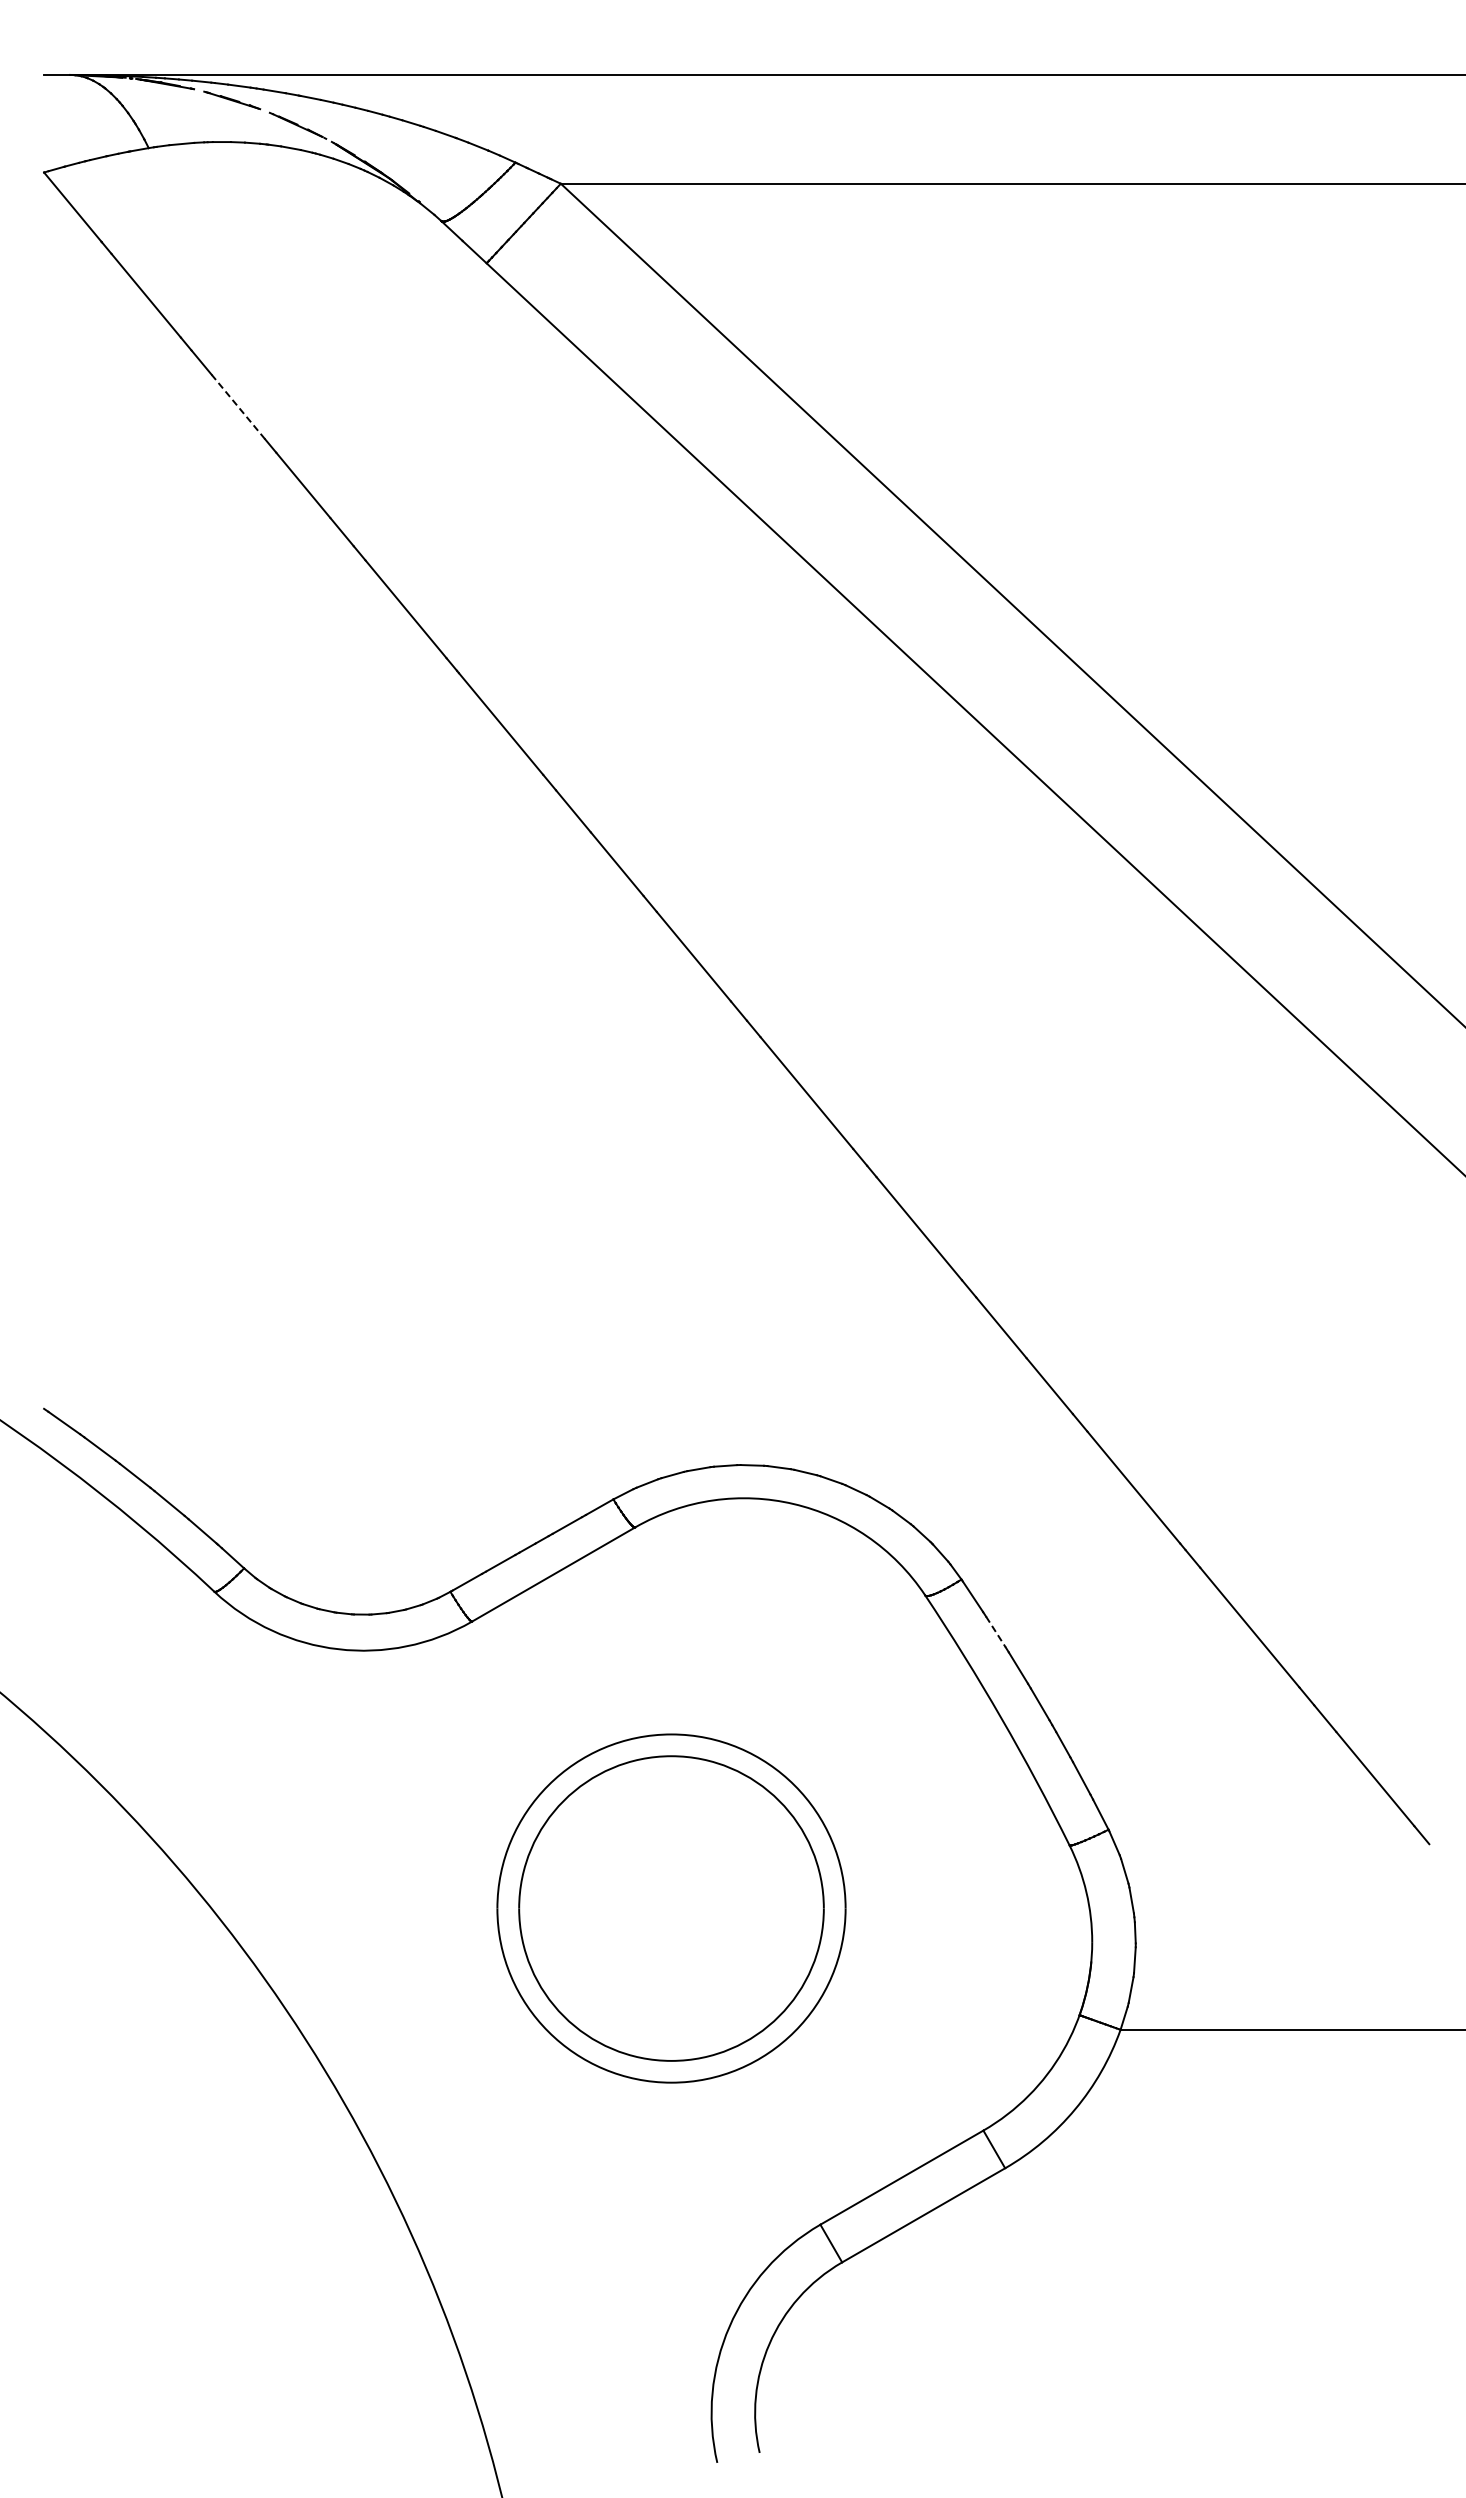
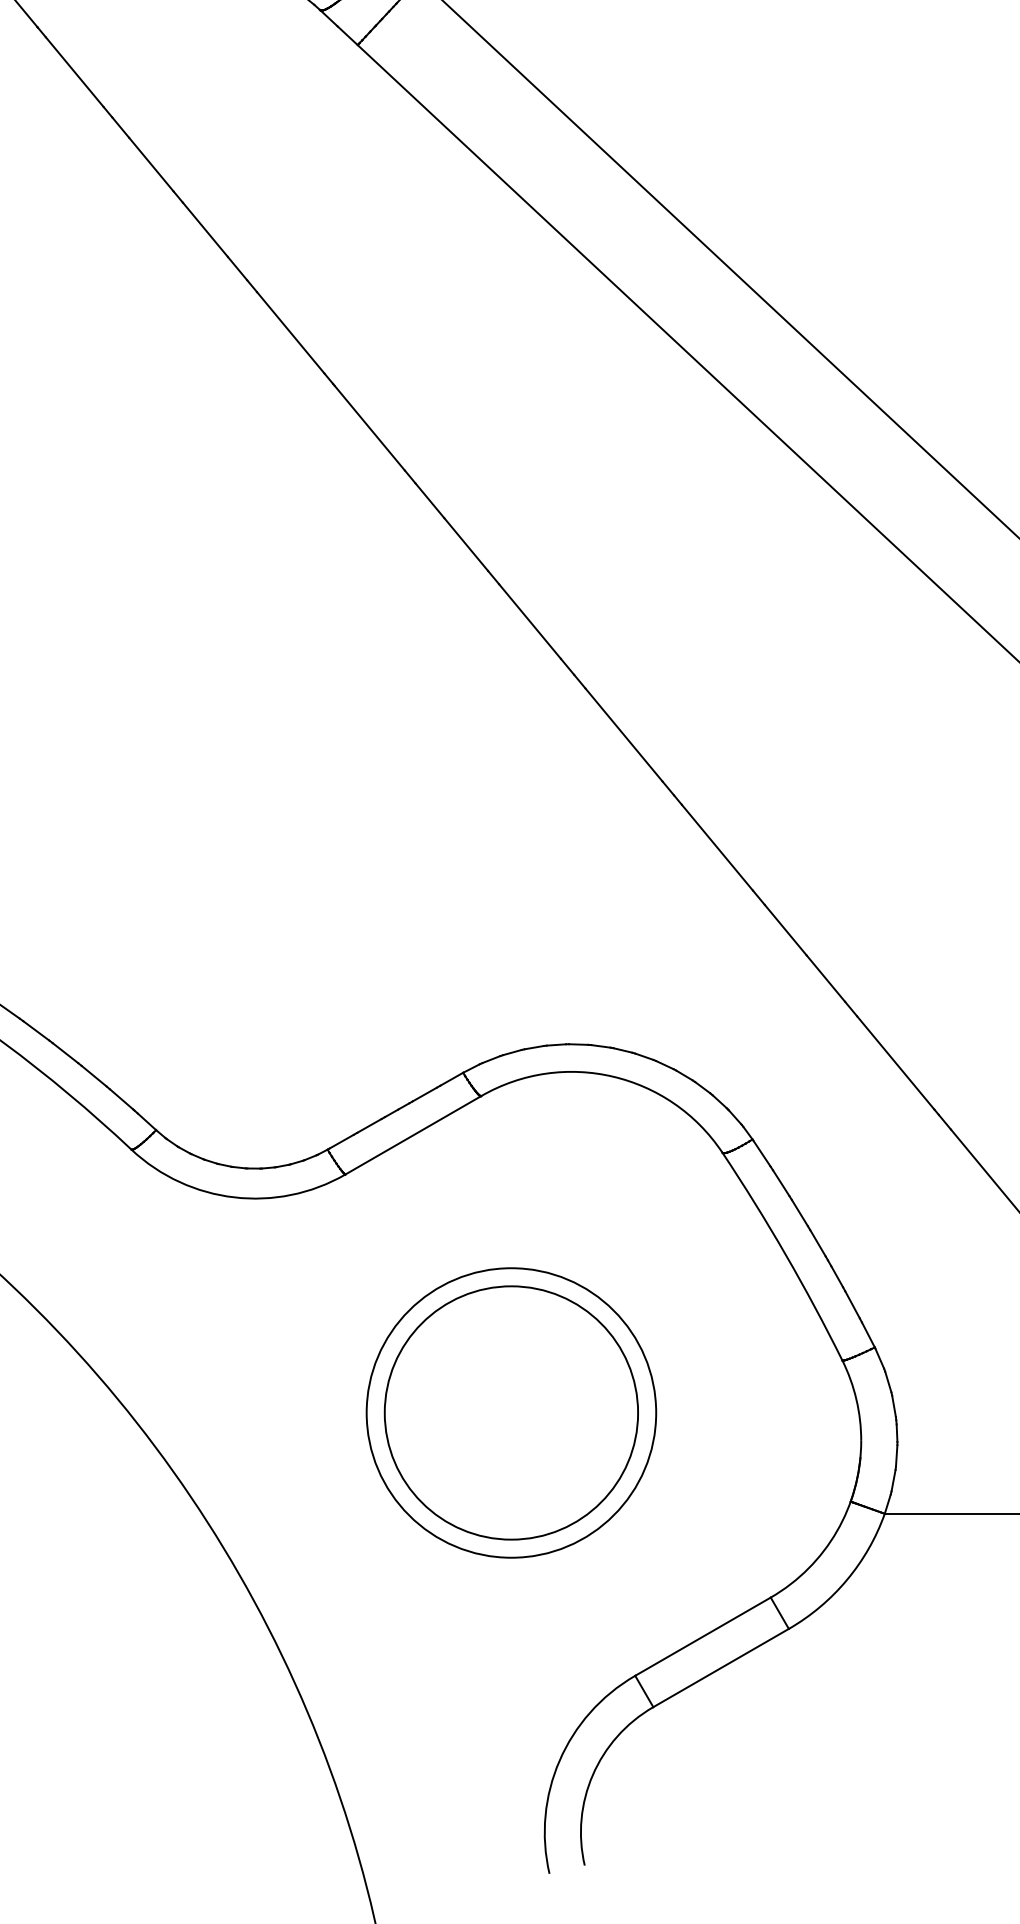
line: (238, 407) -> (151, 165), dashed -> solid
line: (996, 1632) -> (781, 1183), dashed -> solid

